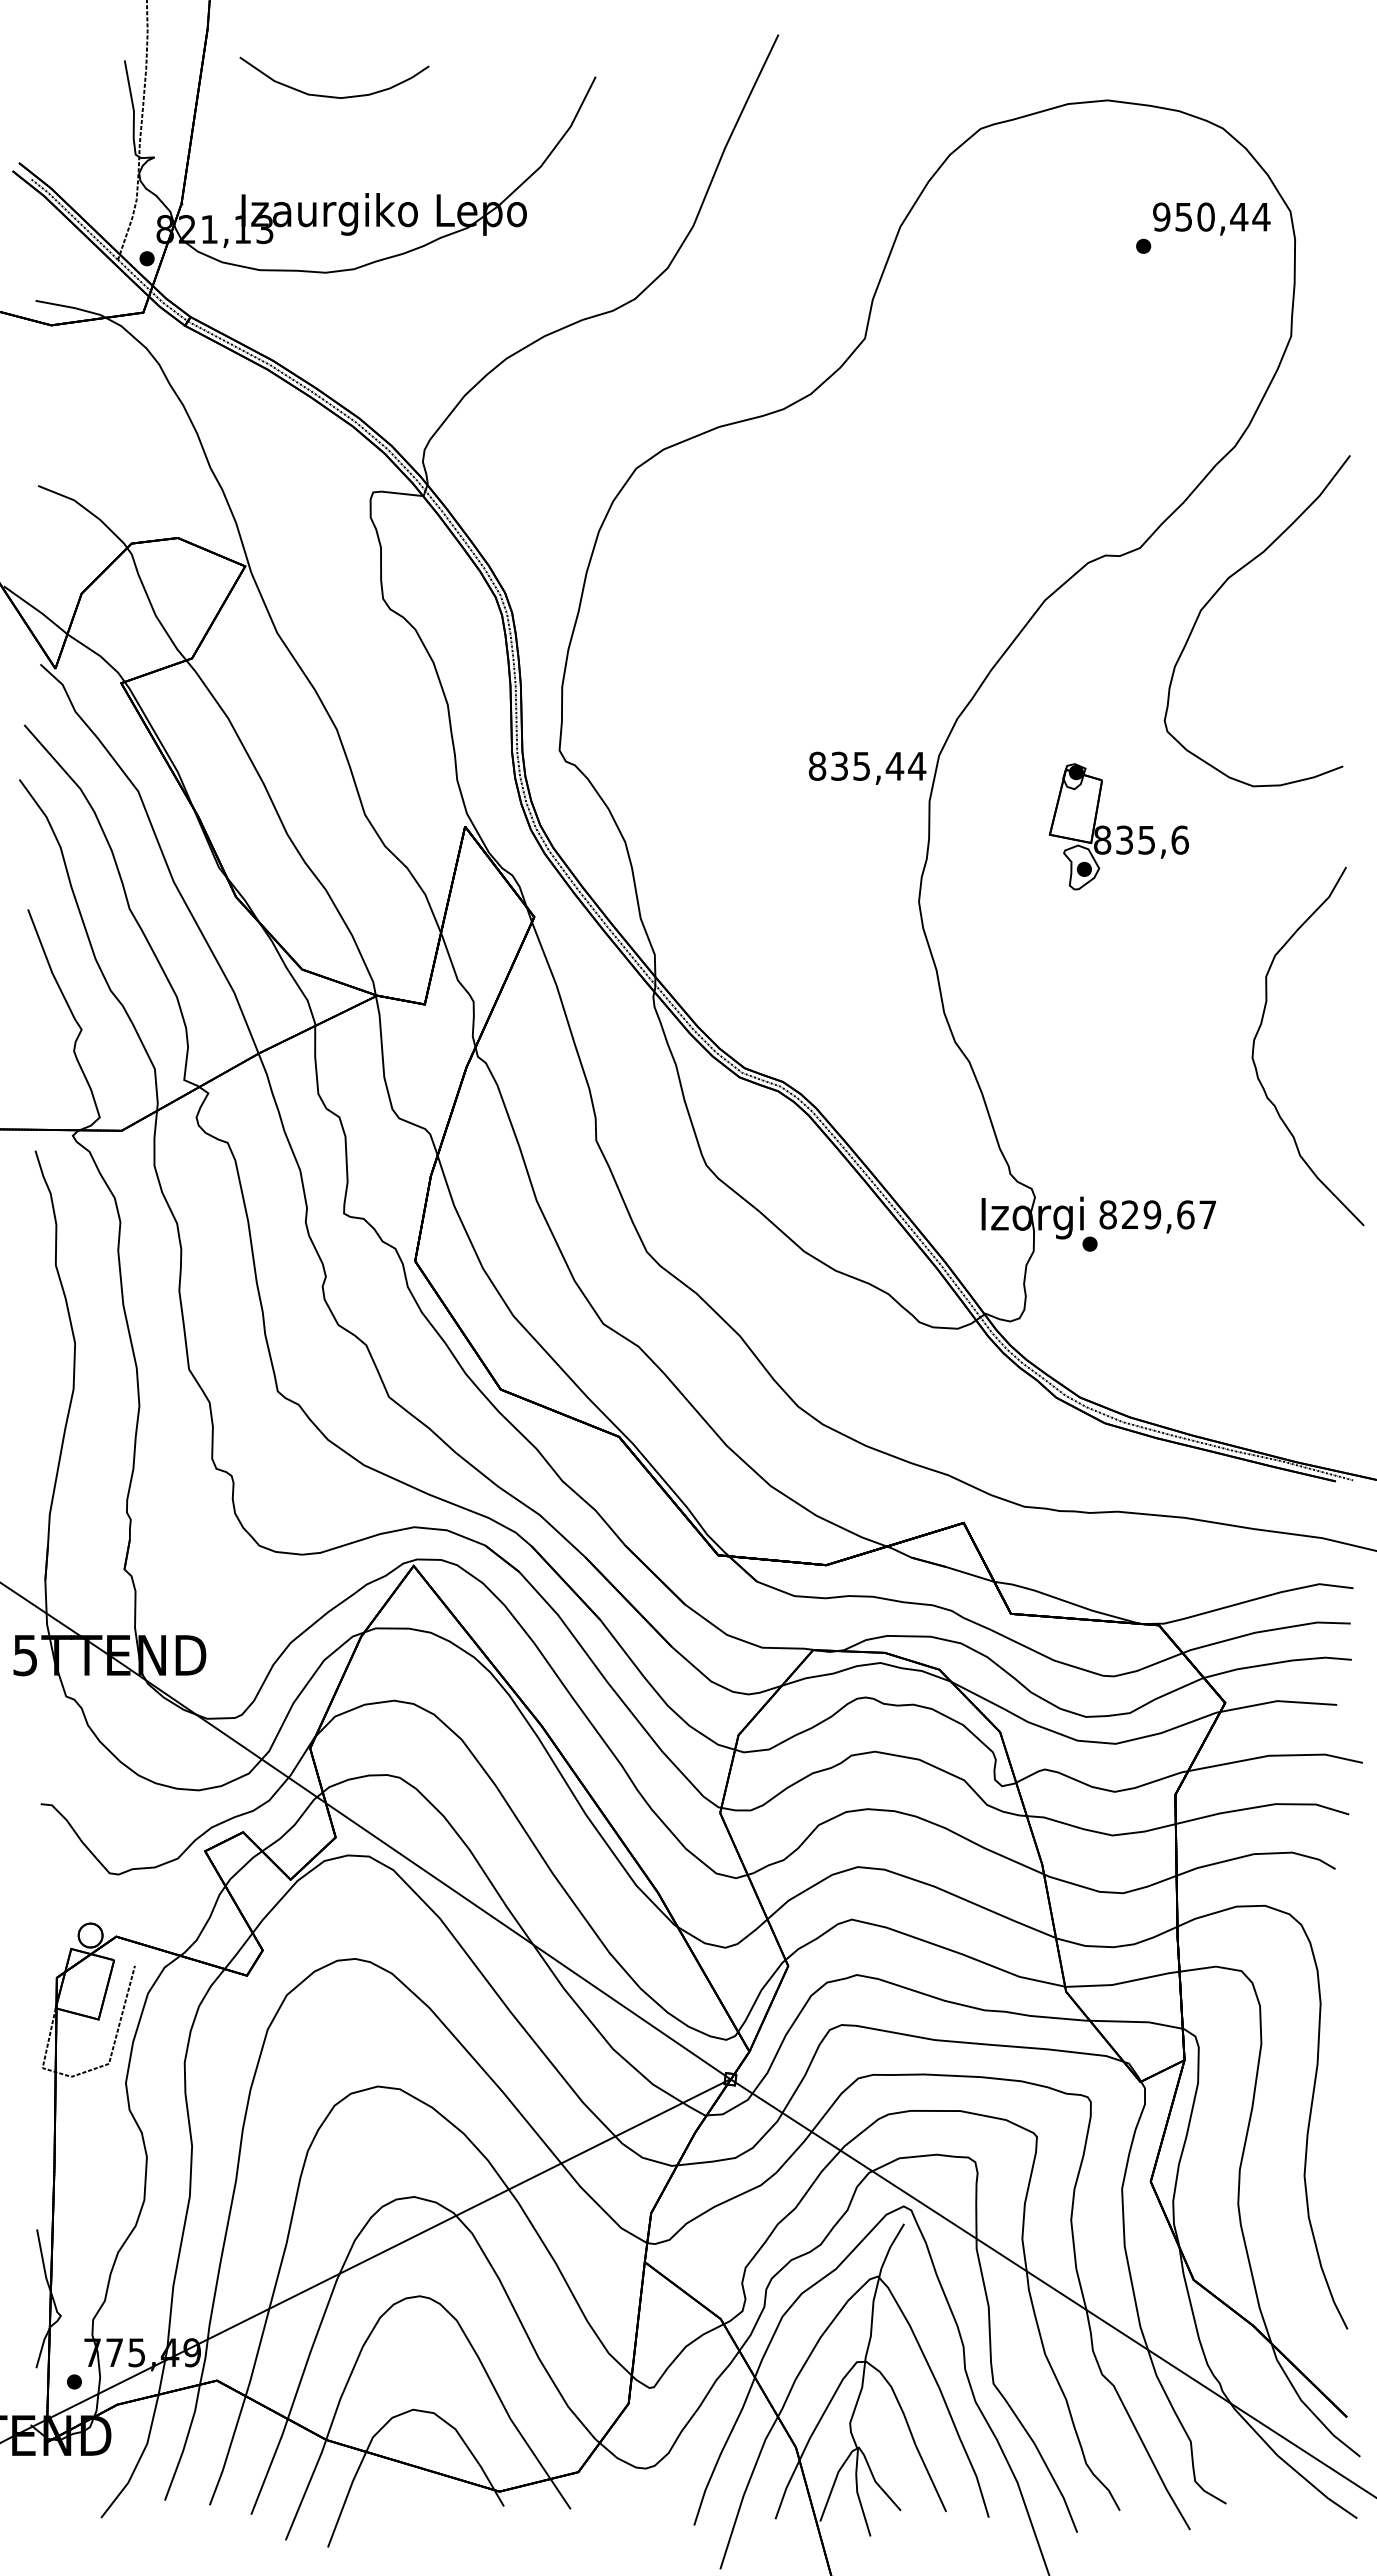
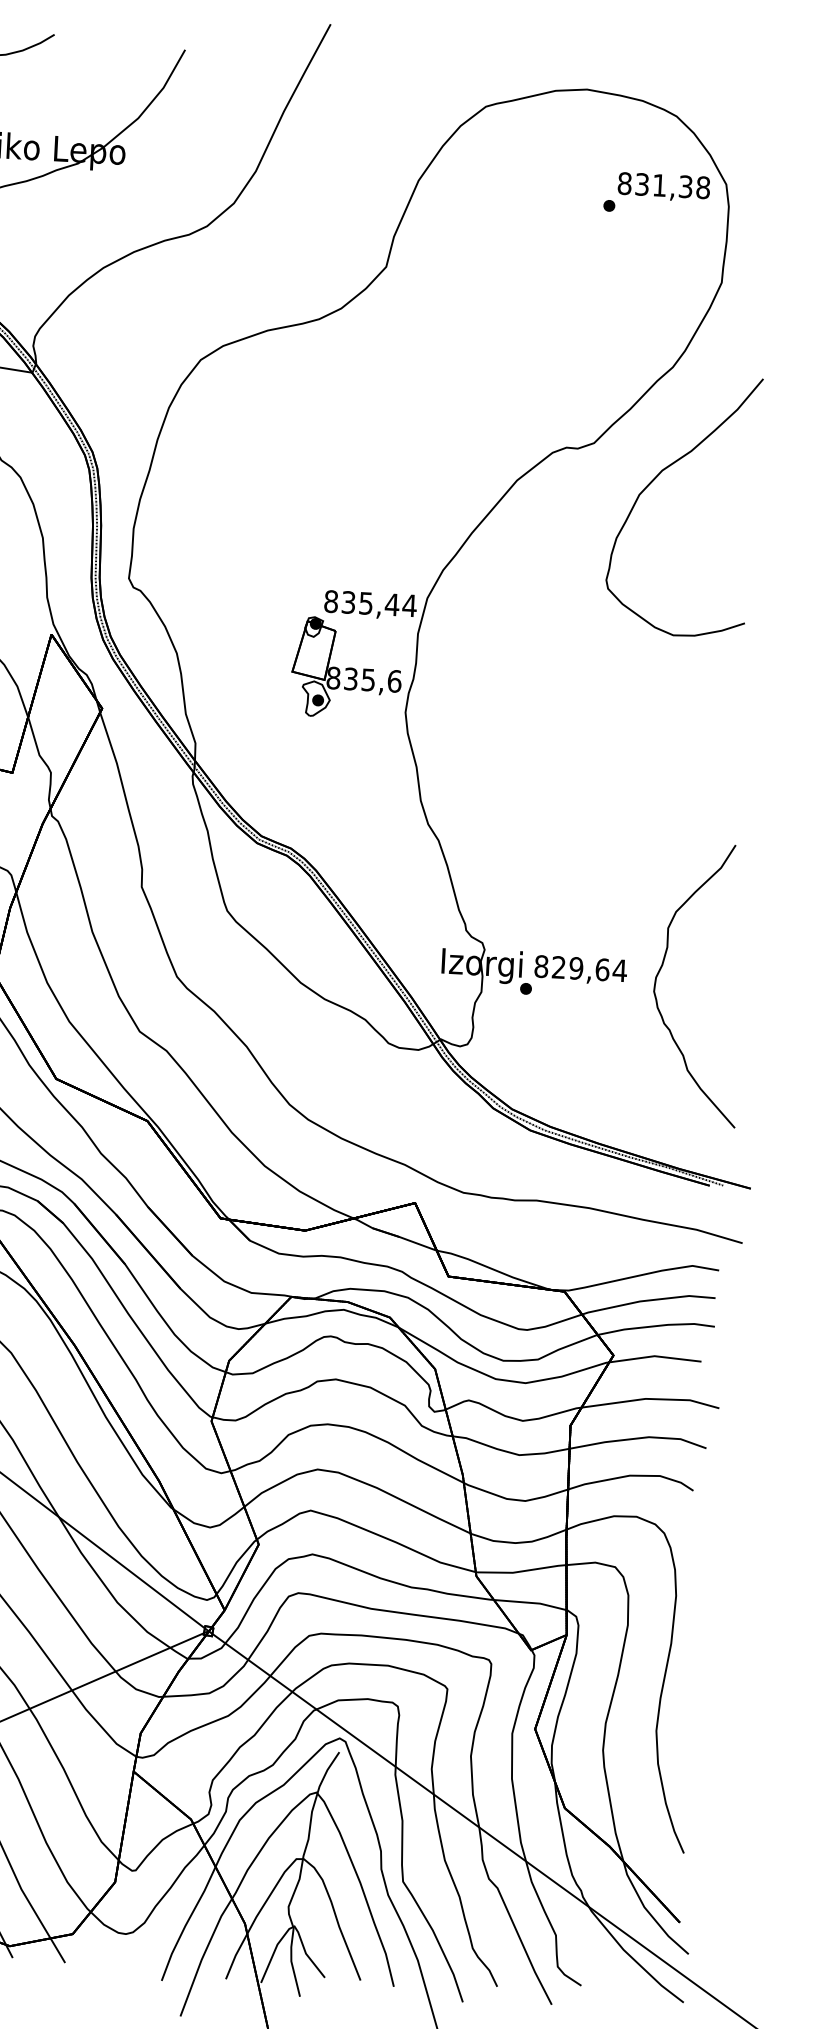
text: (1211, 216) -> (663, 185), 950,44 -> 831,38
part: (1118, 826) -> (346, 668), moved
part: (1260, 1028) -> (661, 968), moved
text: (1207, 1214) -> (619, 970), 829,67 -> 829,64

